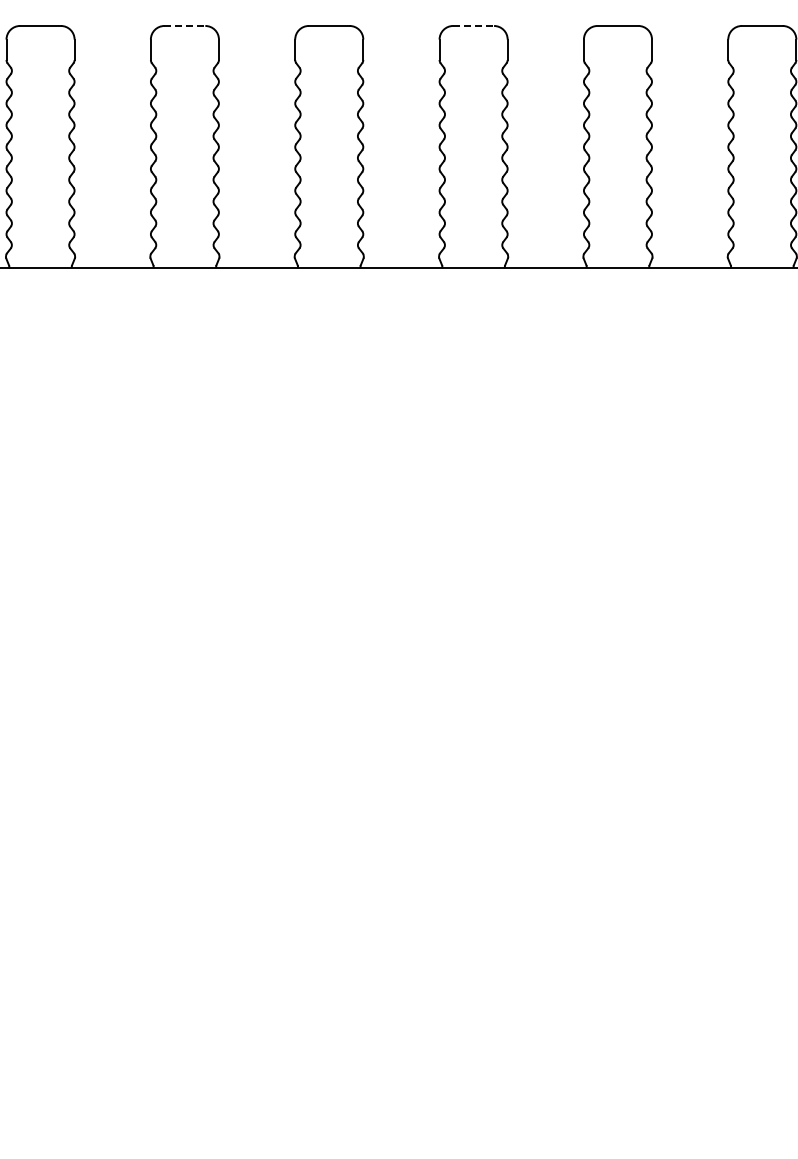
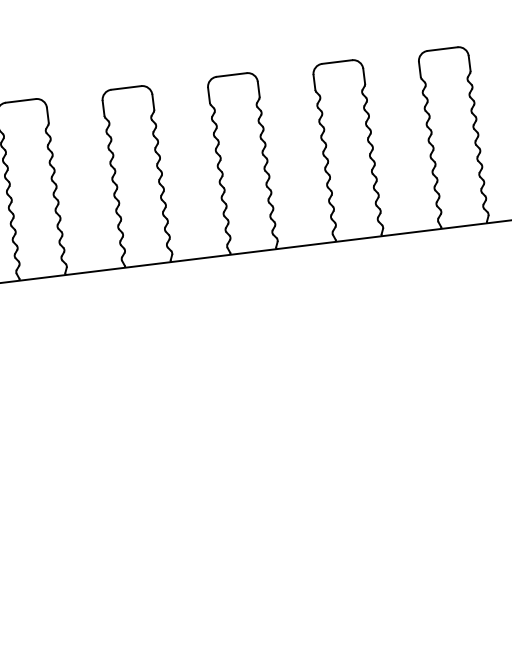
line: (185, 25) -> (126, 87), dashed -> solid
line: (474, 25) -> (337, 61), dashed -> solid

